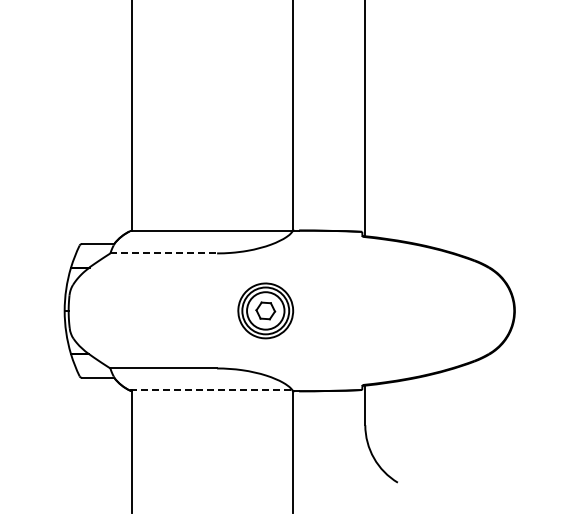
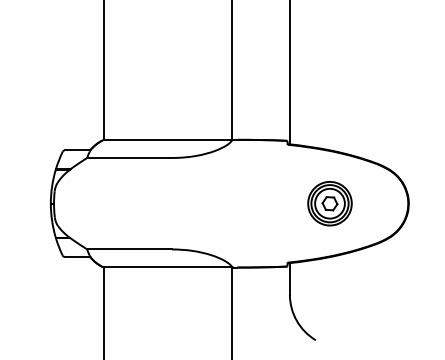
line: (164, 253) -> (130, 158), dashed -> solid
part: (265, 310) -> (329, 203), moved
line: (211, 390) -> (167, 266), dashed -> solid

